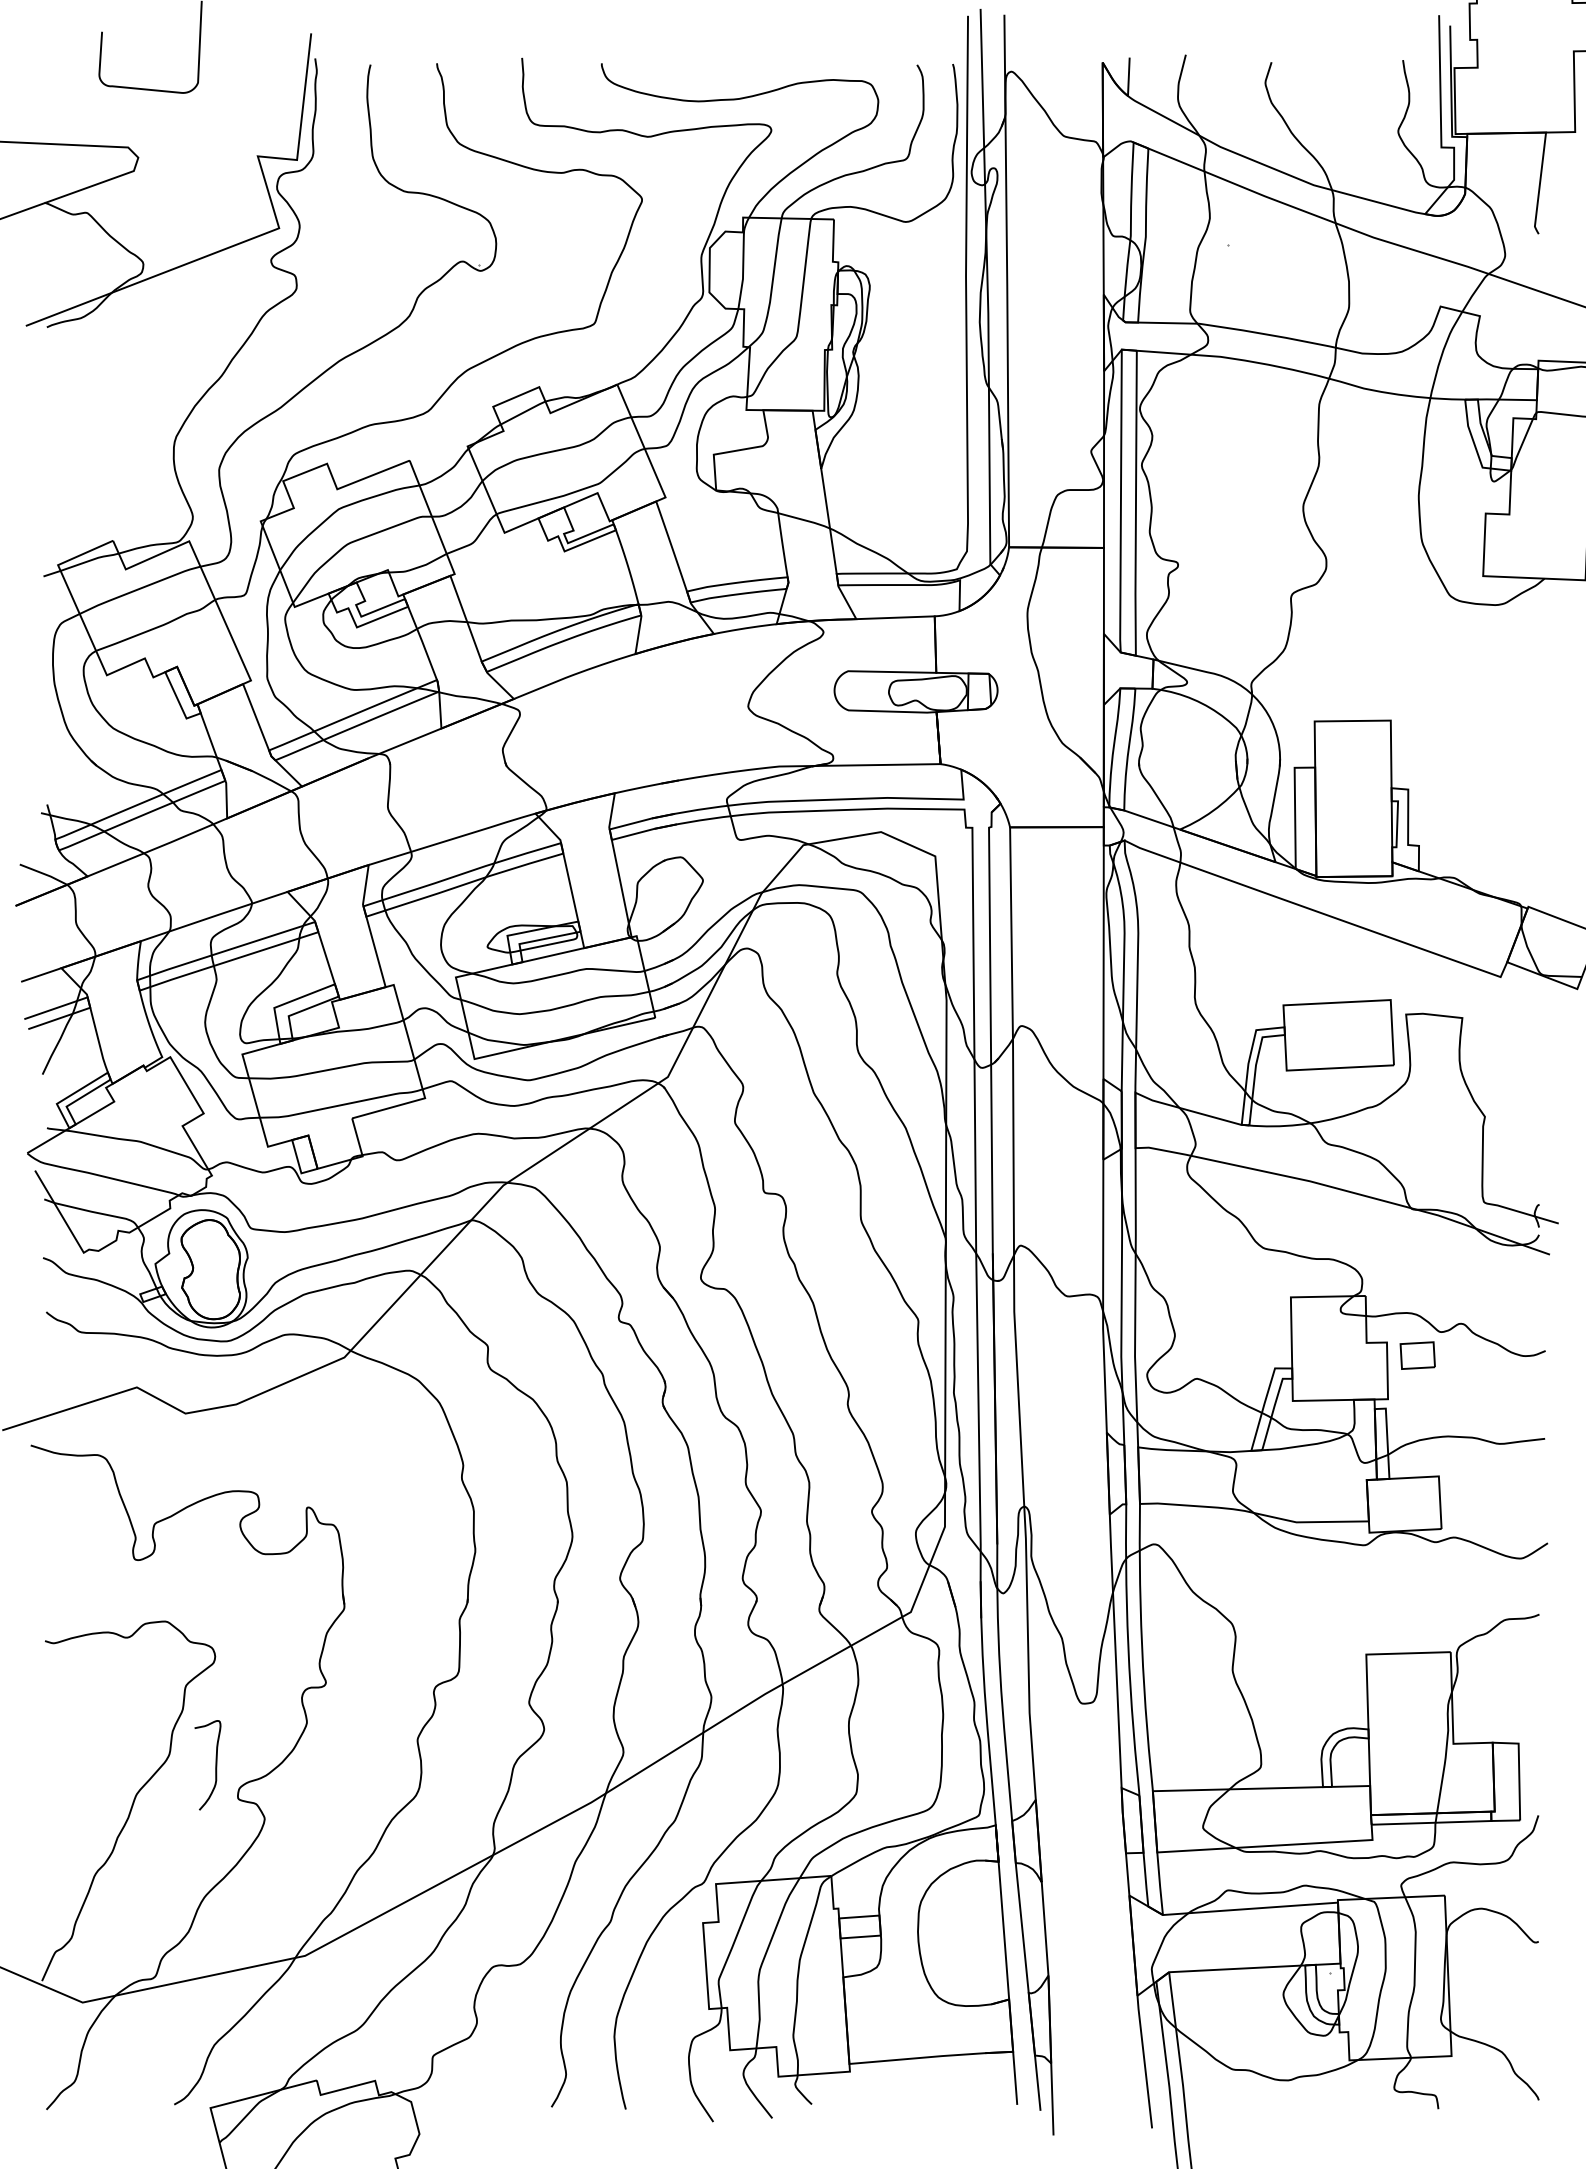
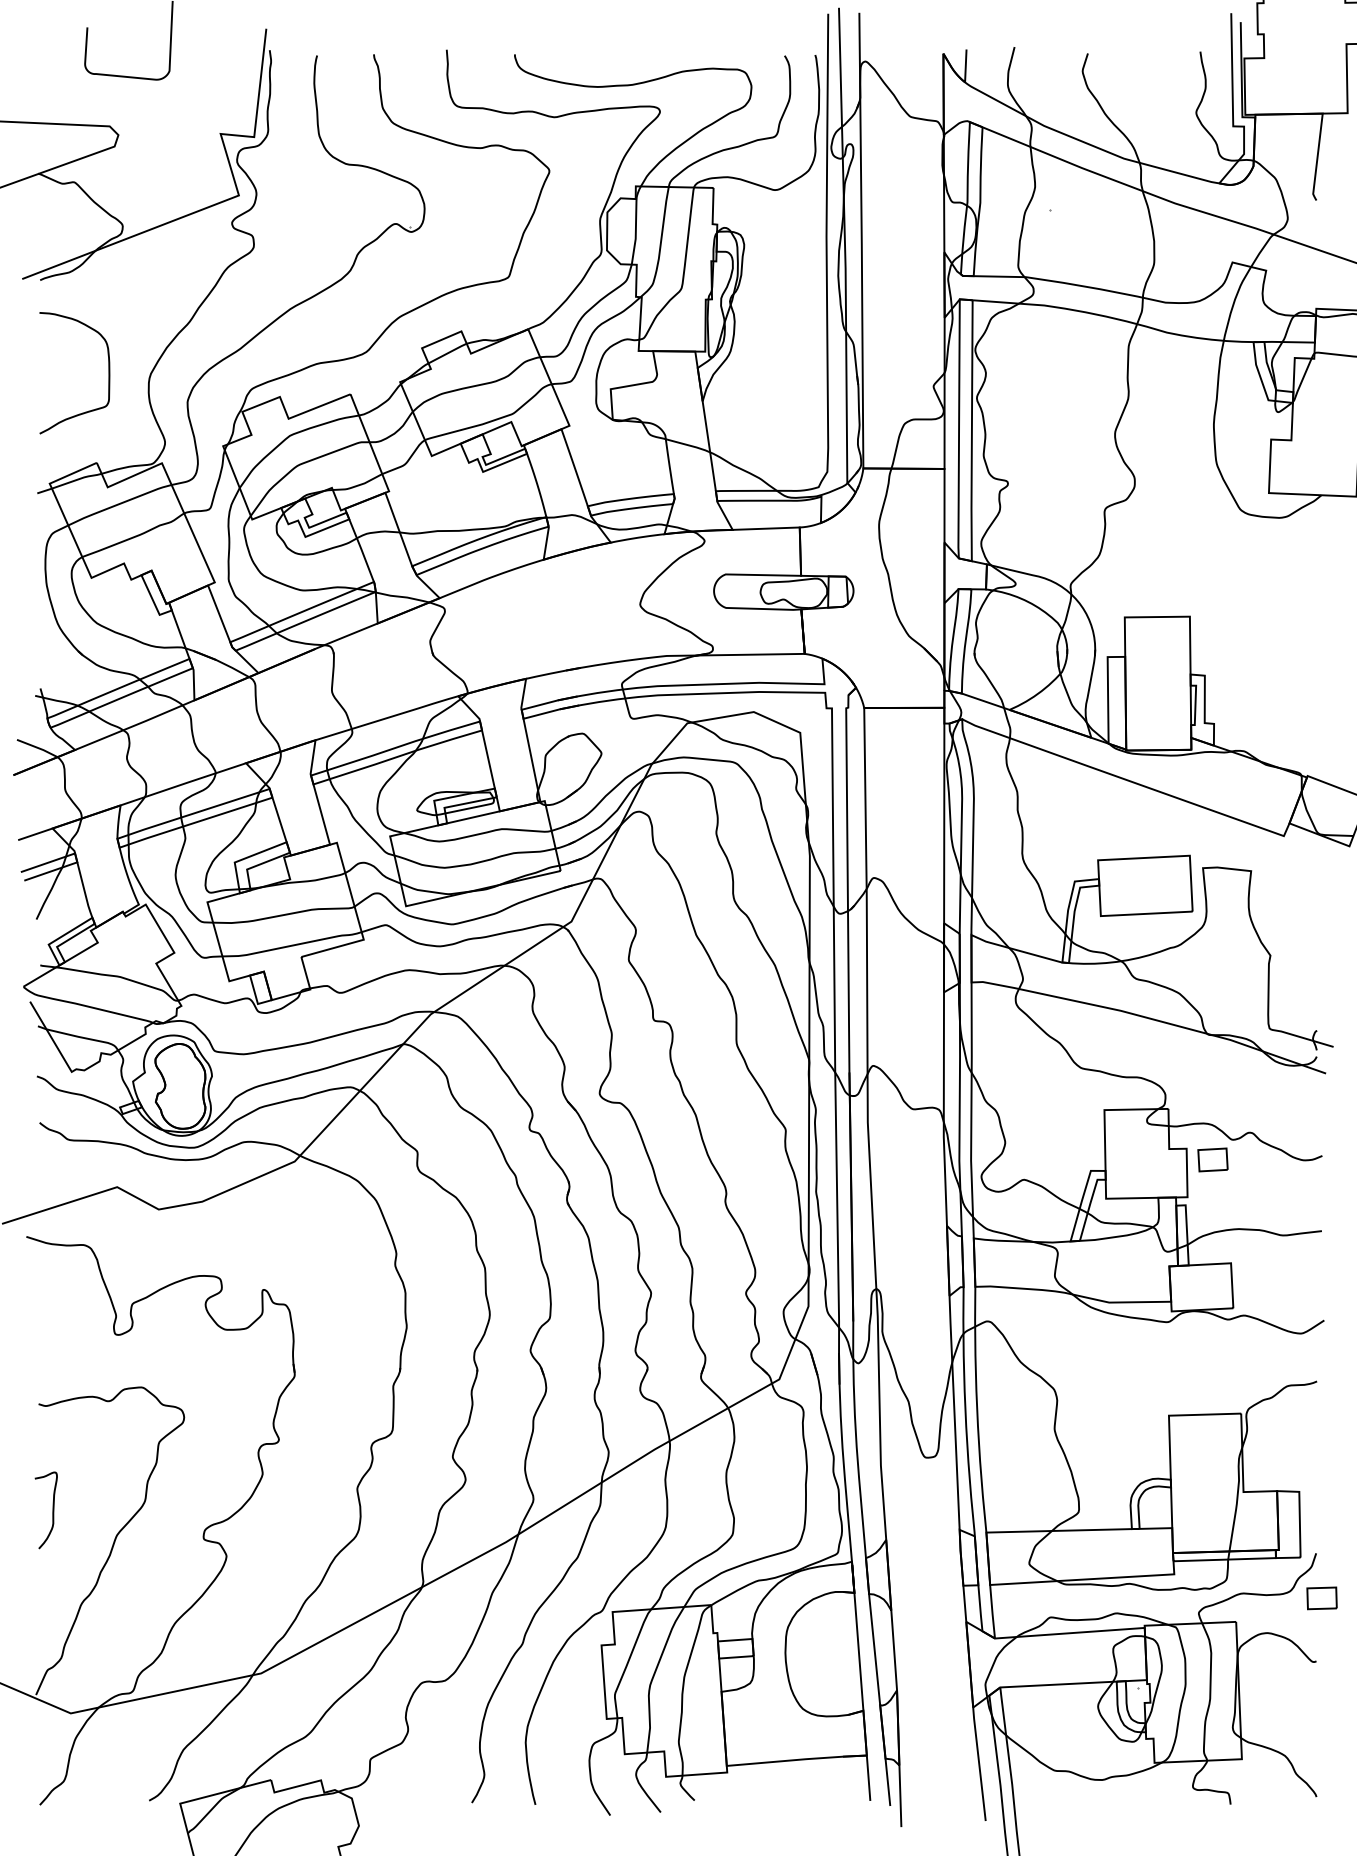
curve: (126, 435) -> (108, 372), added
curve: (215, 1765) -> (52, 1510), moved
part: (1545, 1867) -> (1322, 1597), added

